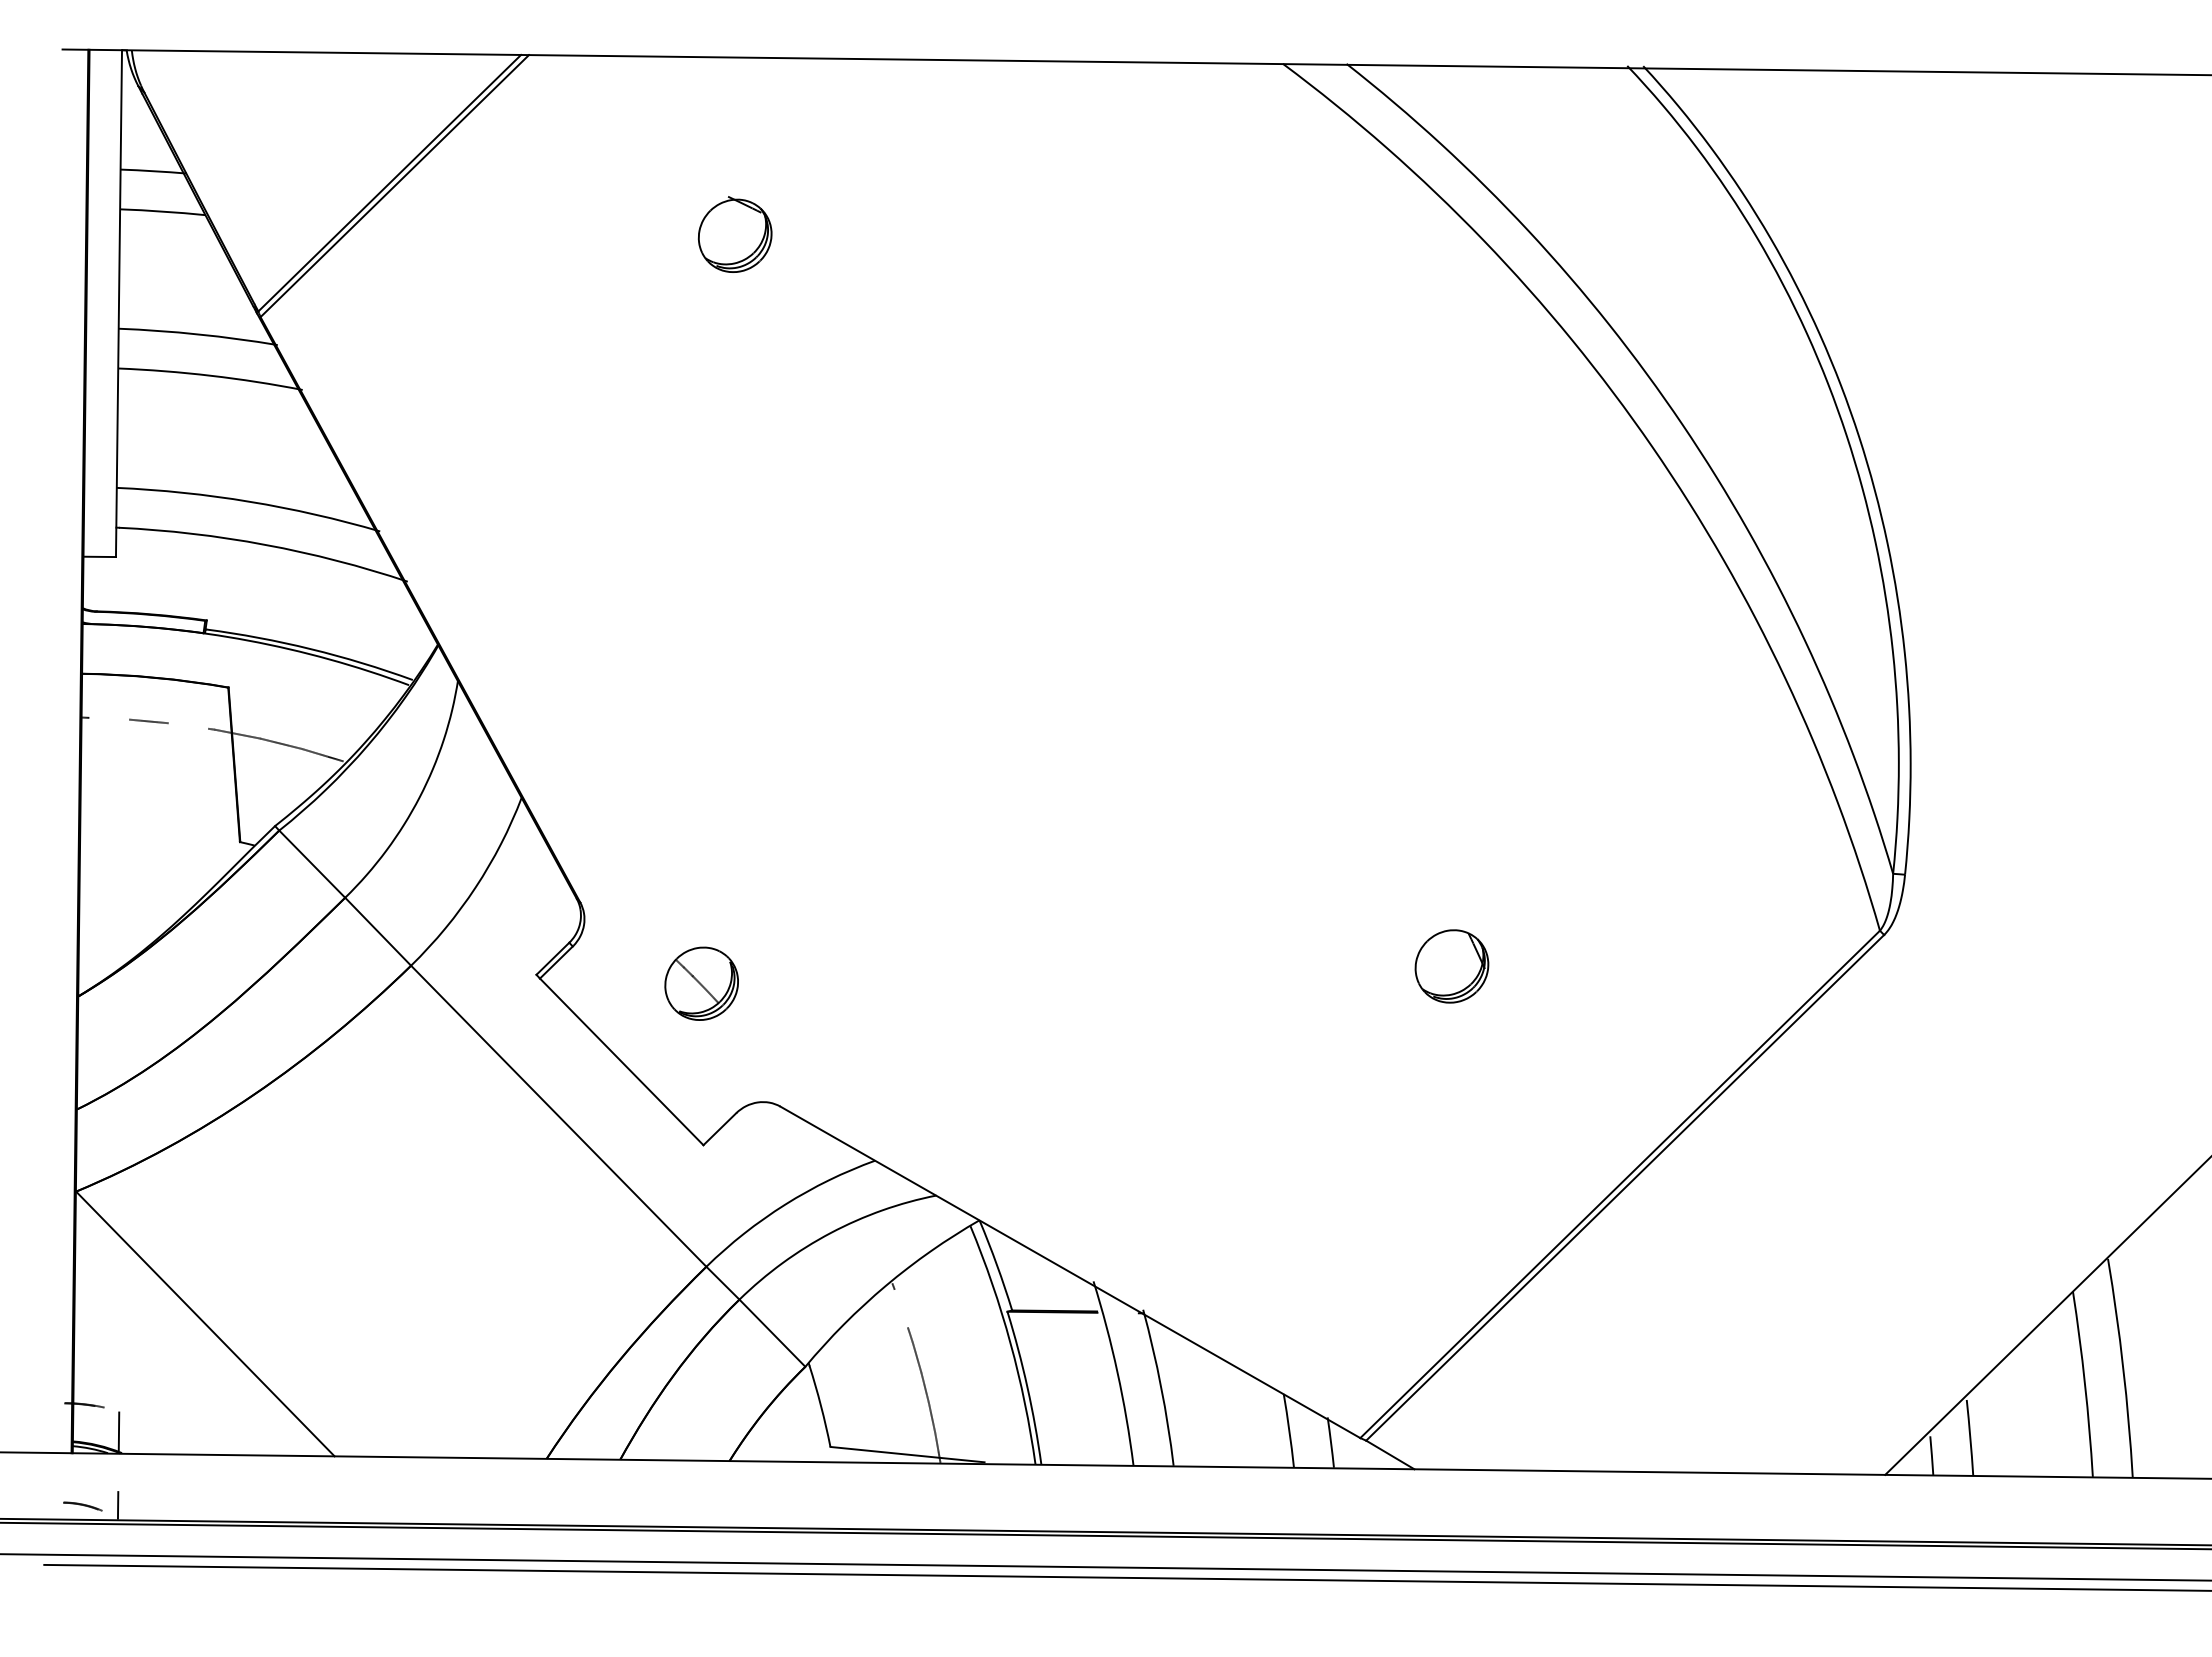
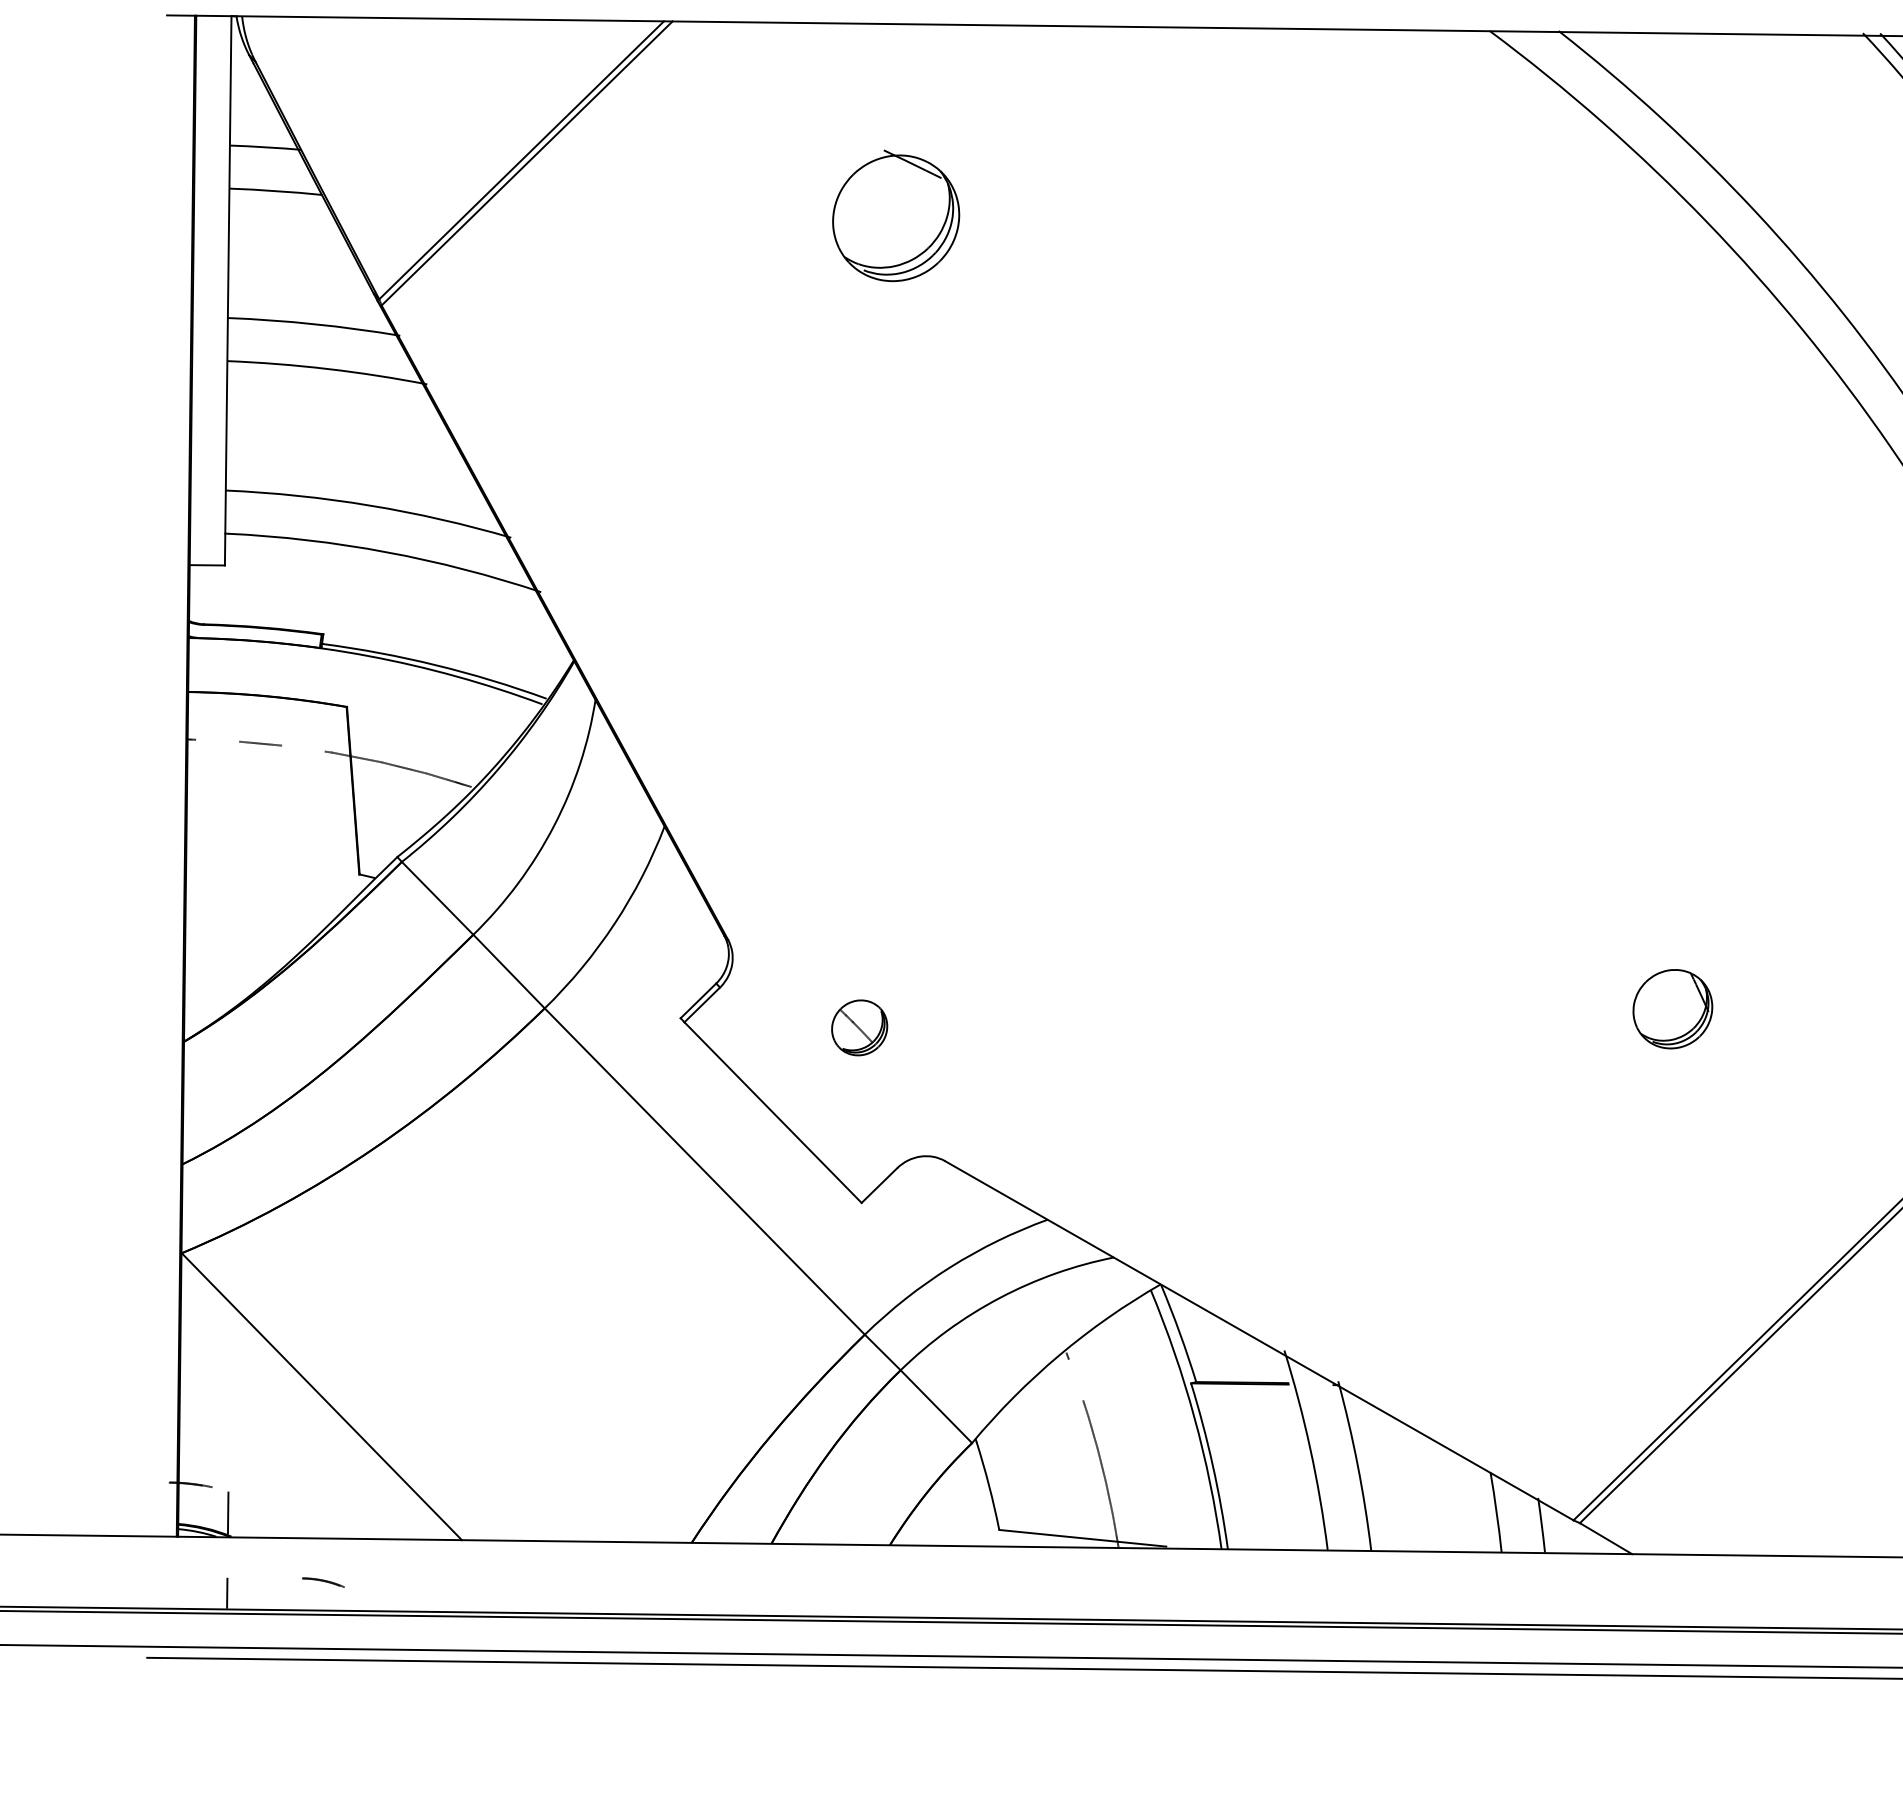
part: (734, 234) -> (895, 215), size x1.6
part: (701, 983) -> (859, 1027), size x0.7
curve: (82, 1505) -> (323, 1581), moved

